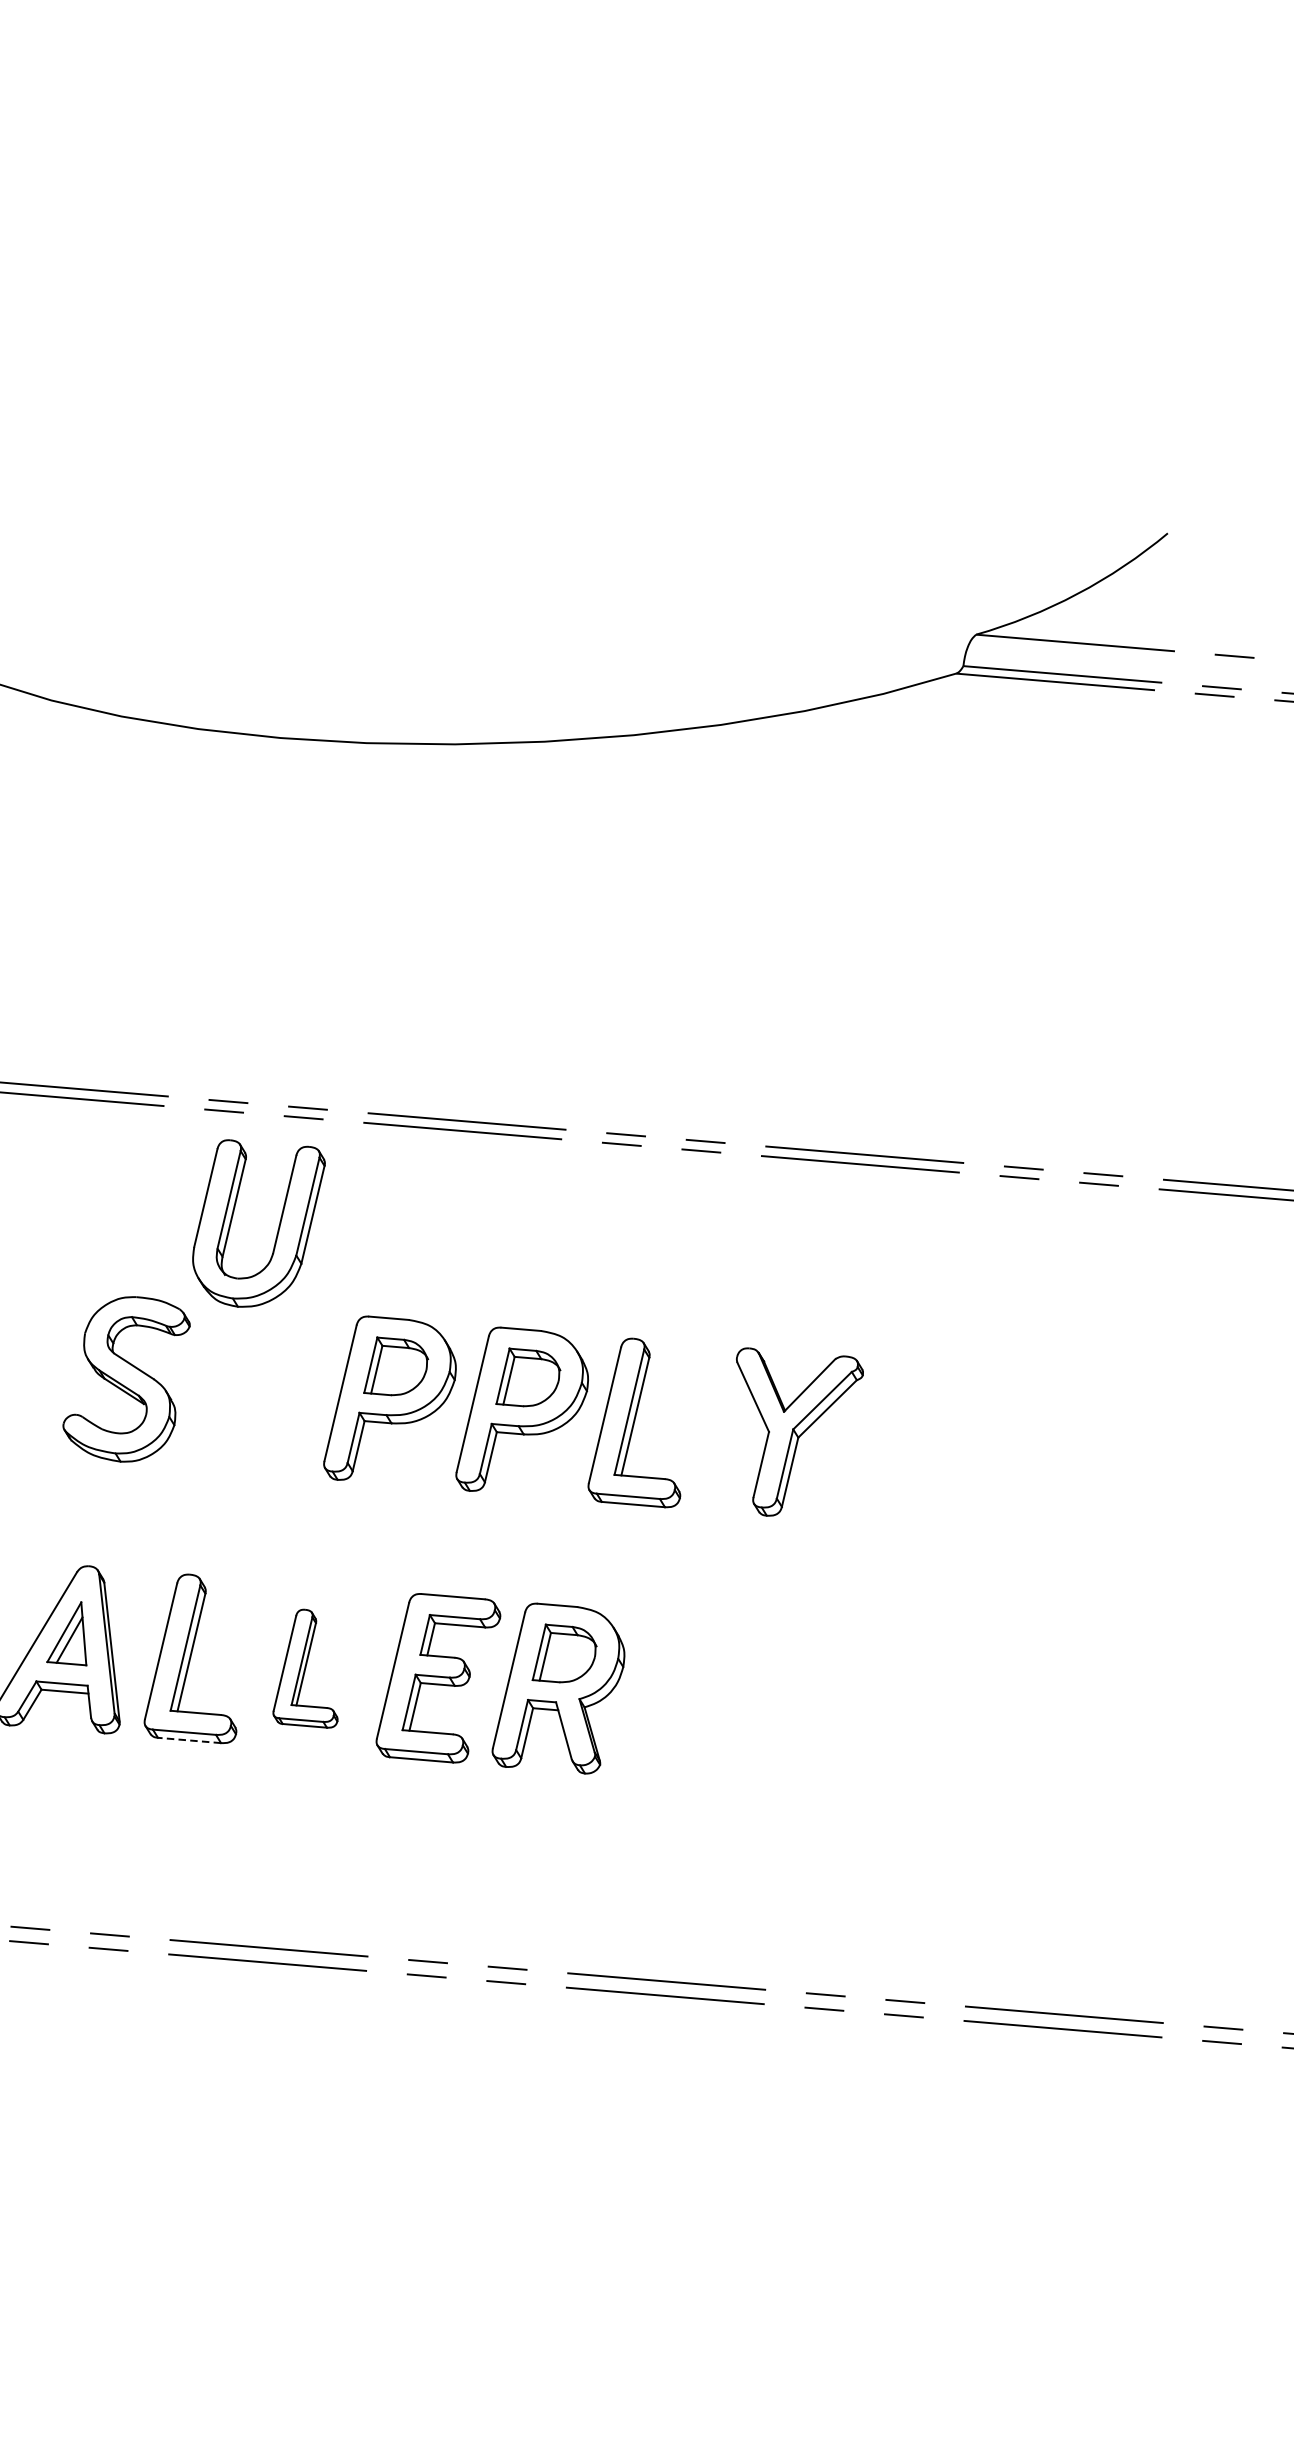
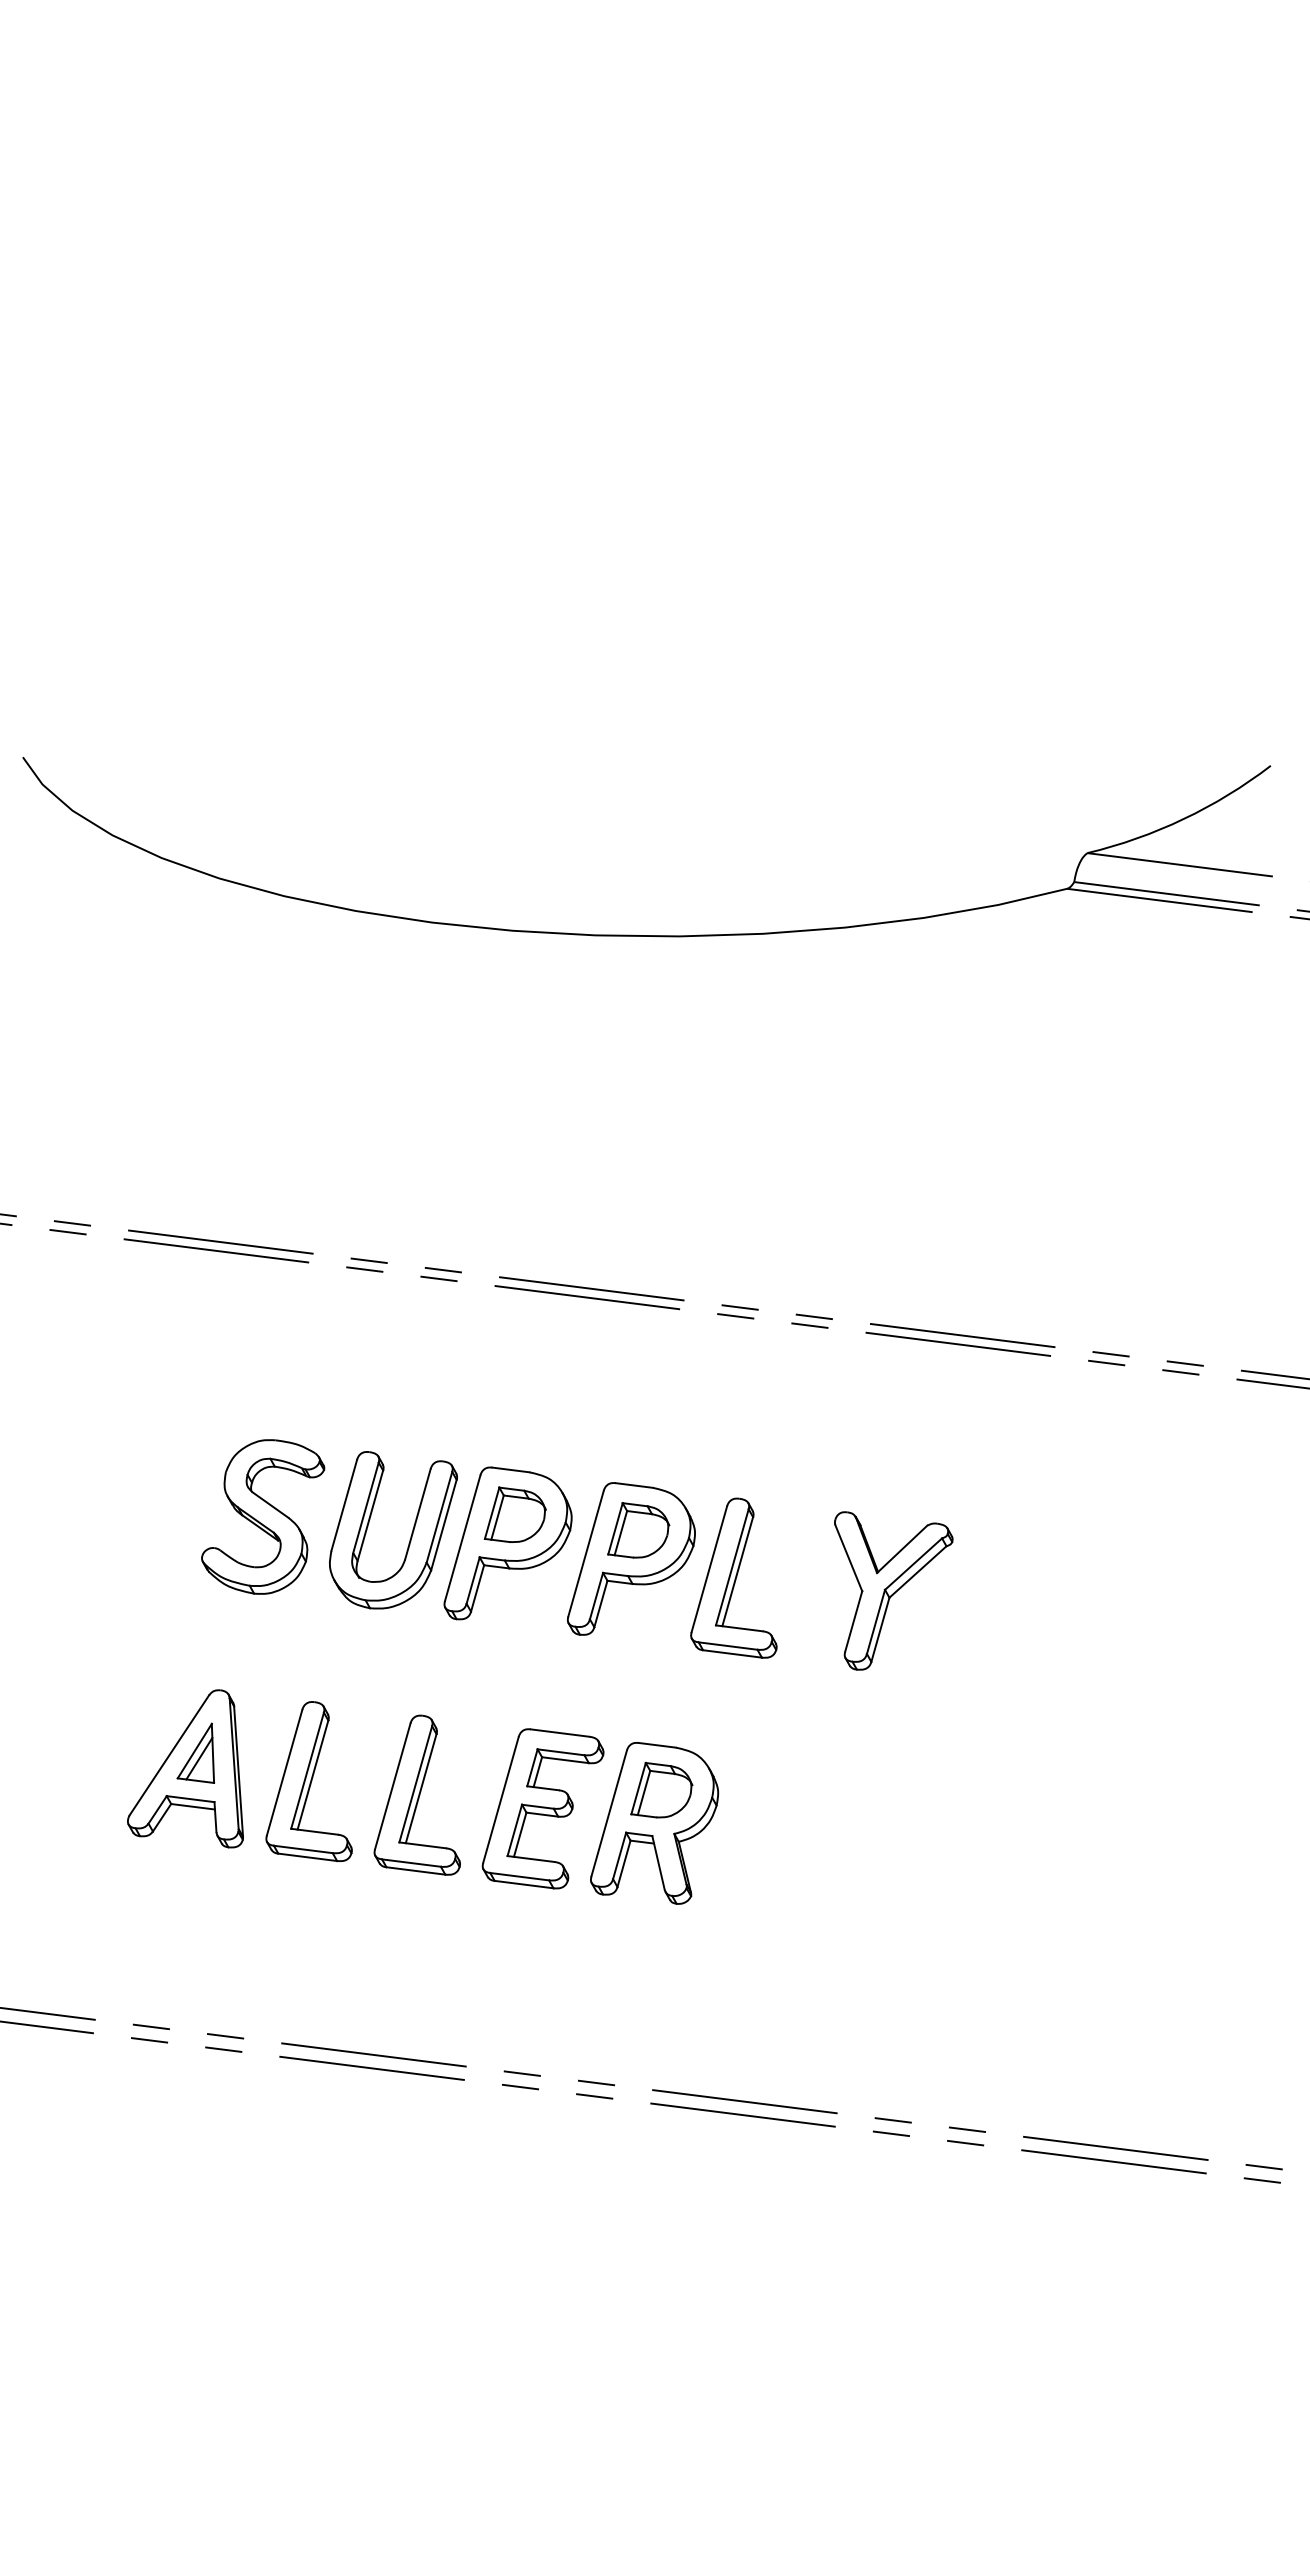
part: (277, 1228) -> (410, 1536), moved
part: (302, 1668) -> (416, 1794), size x1.43
line: (189, 1740) -> (307, 1857), dashed -> solid

